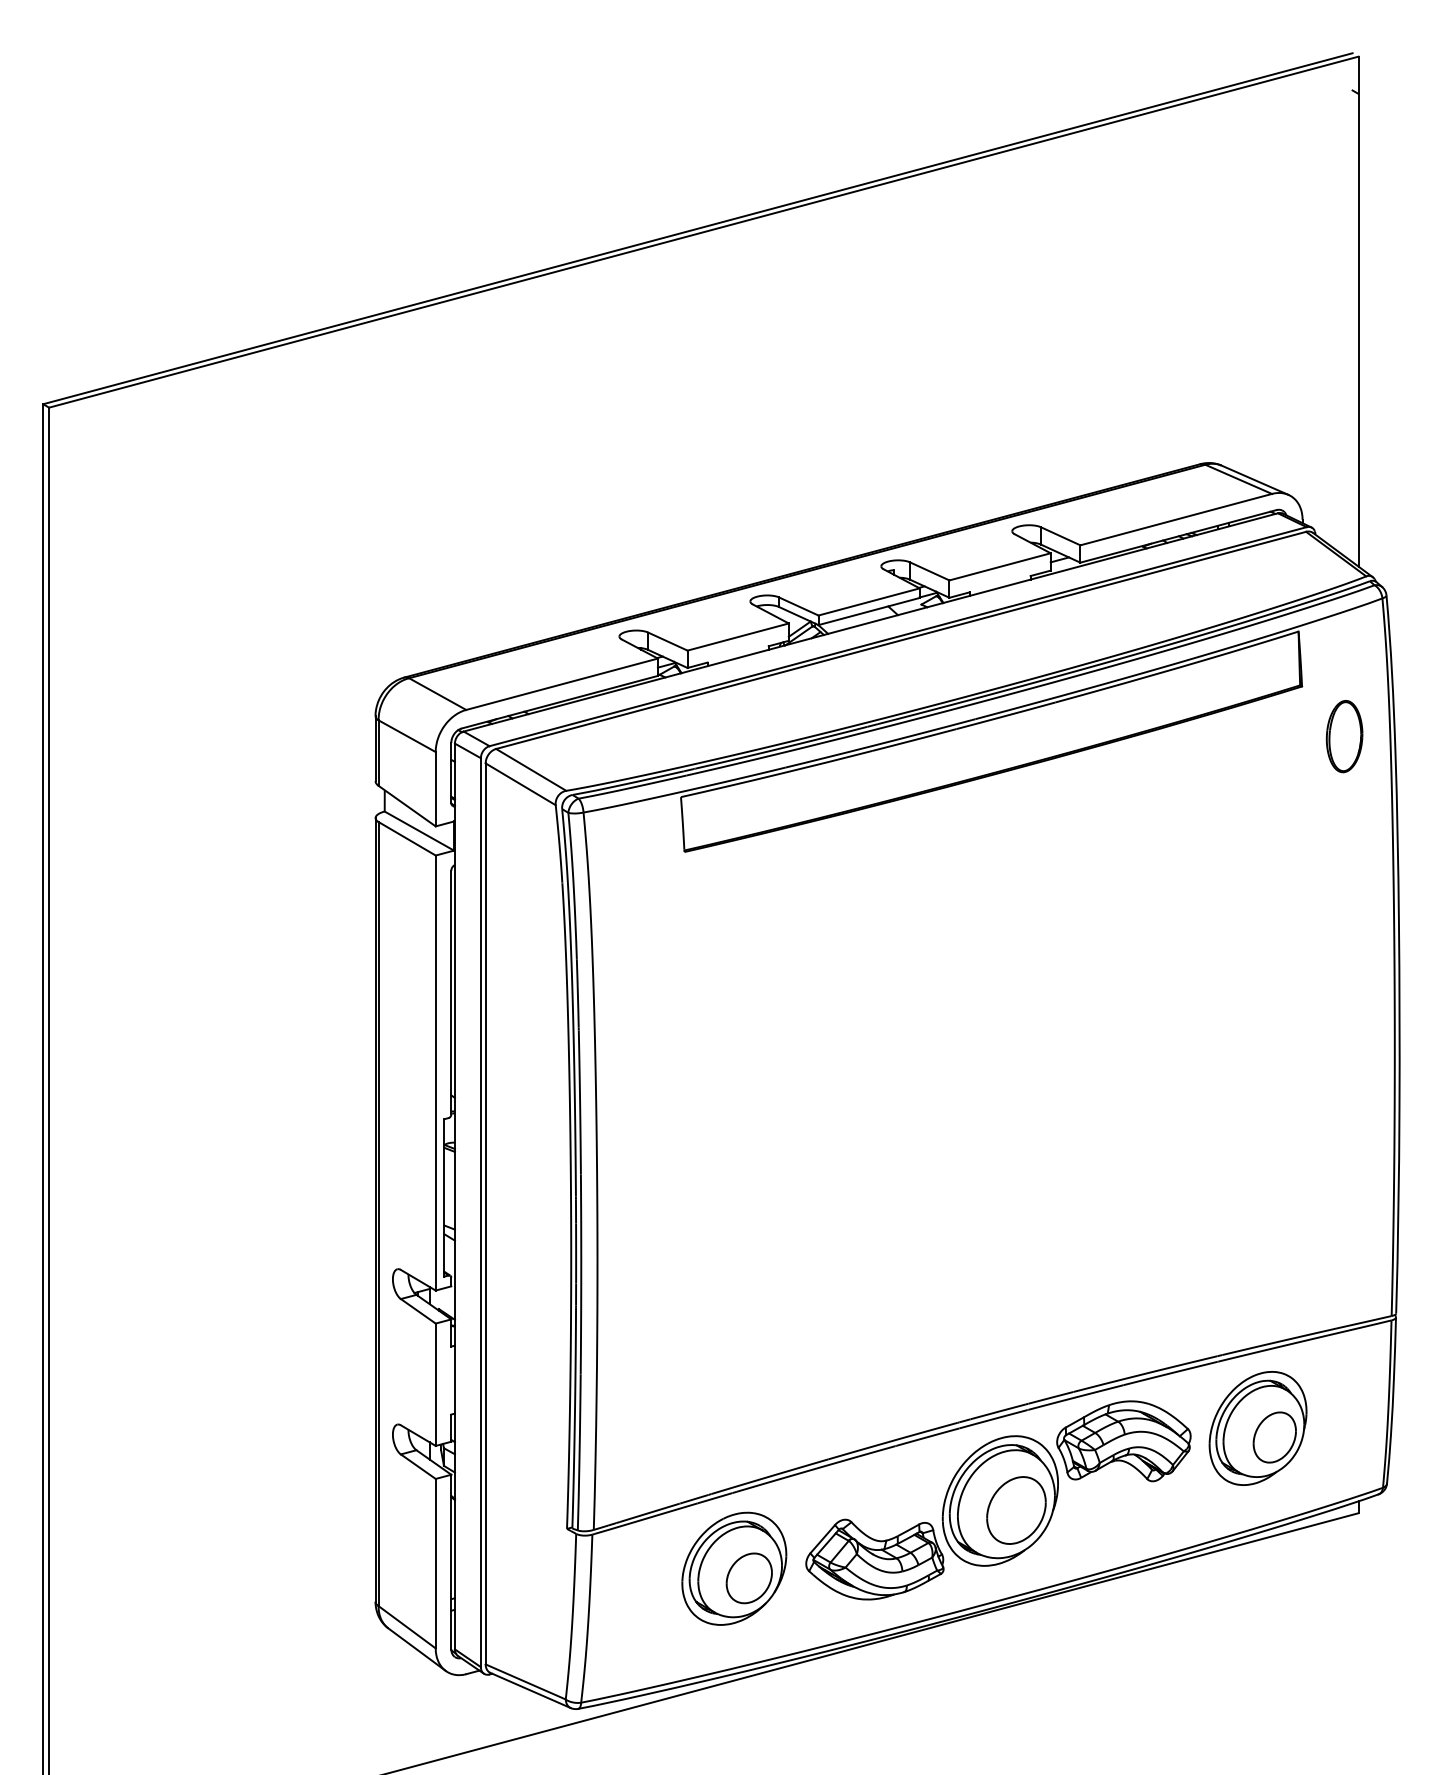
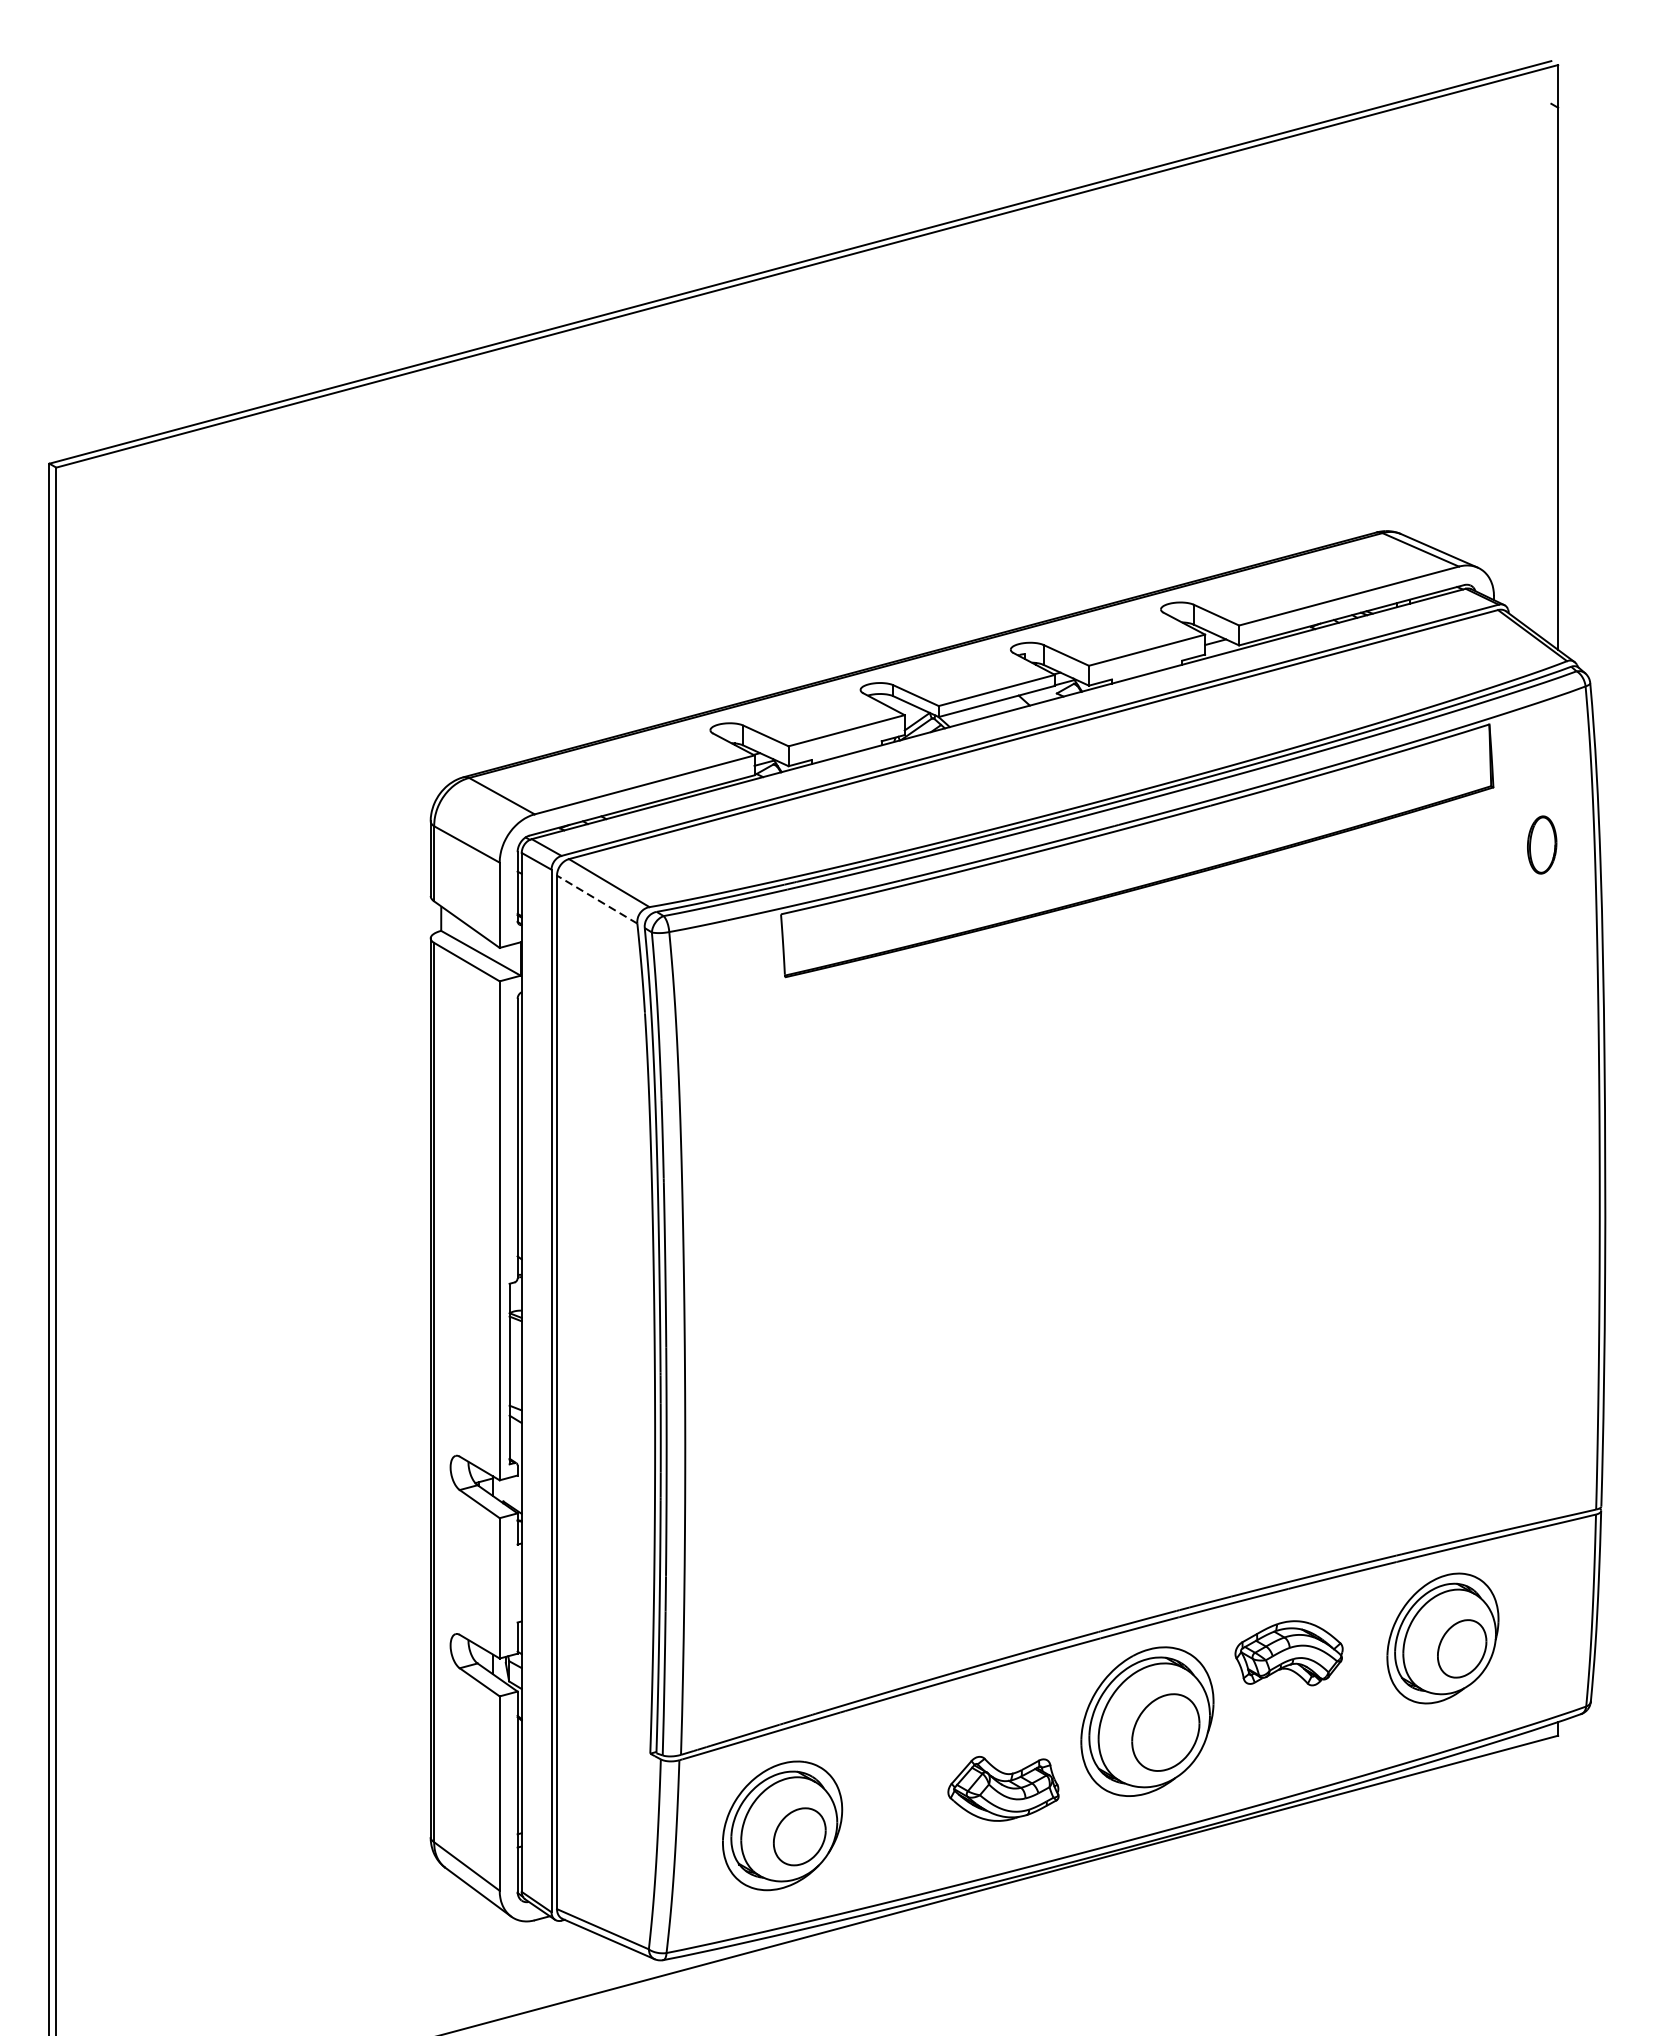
part: (1344, 736) -> (1542, 844), size x0.7
line: (520, 784) -> (596, 899), solid -> dashed
part: (1123, 1441) -> (1288, 1653), size x0.7
part: (874, 1559) -> (1002, 1788), size x0.7
part: (734, 1568) -> (782, 1825), moved

